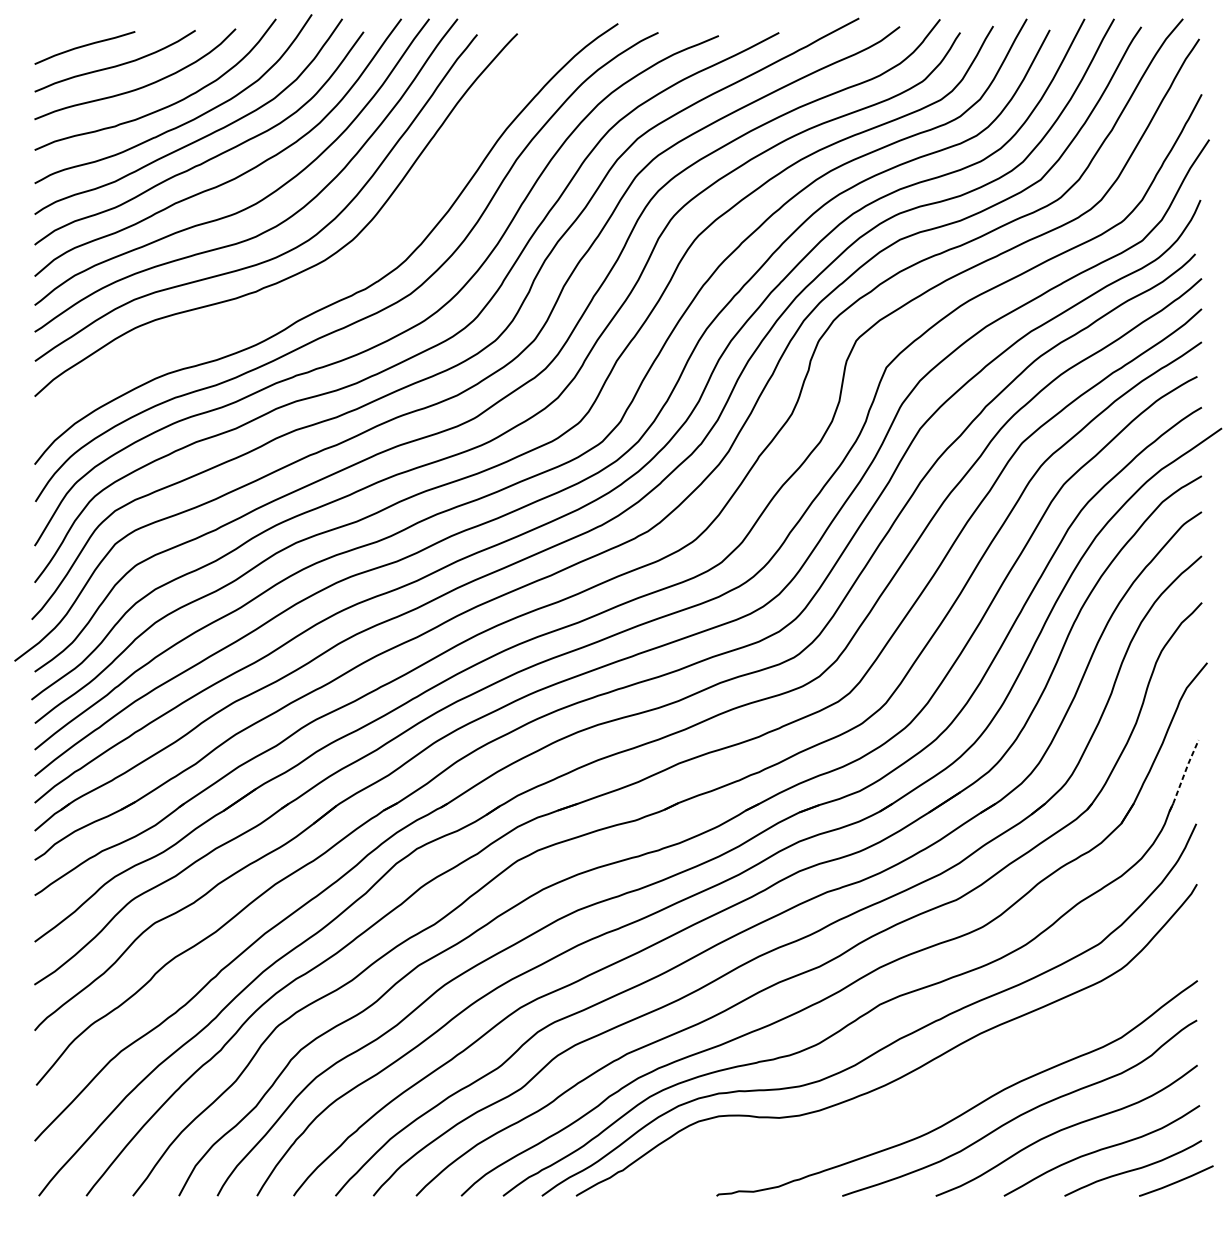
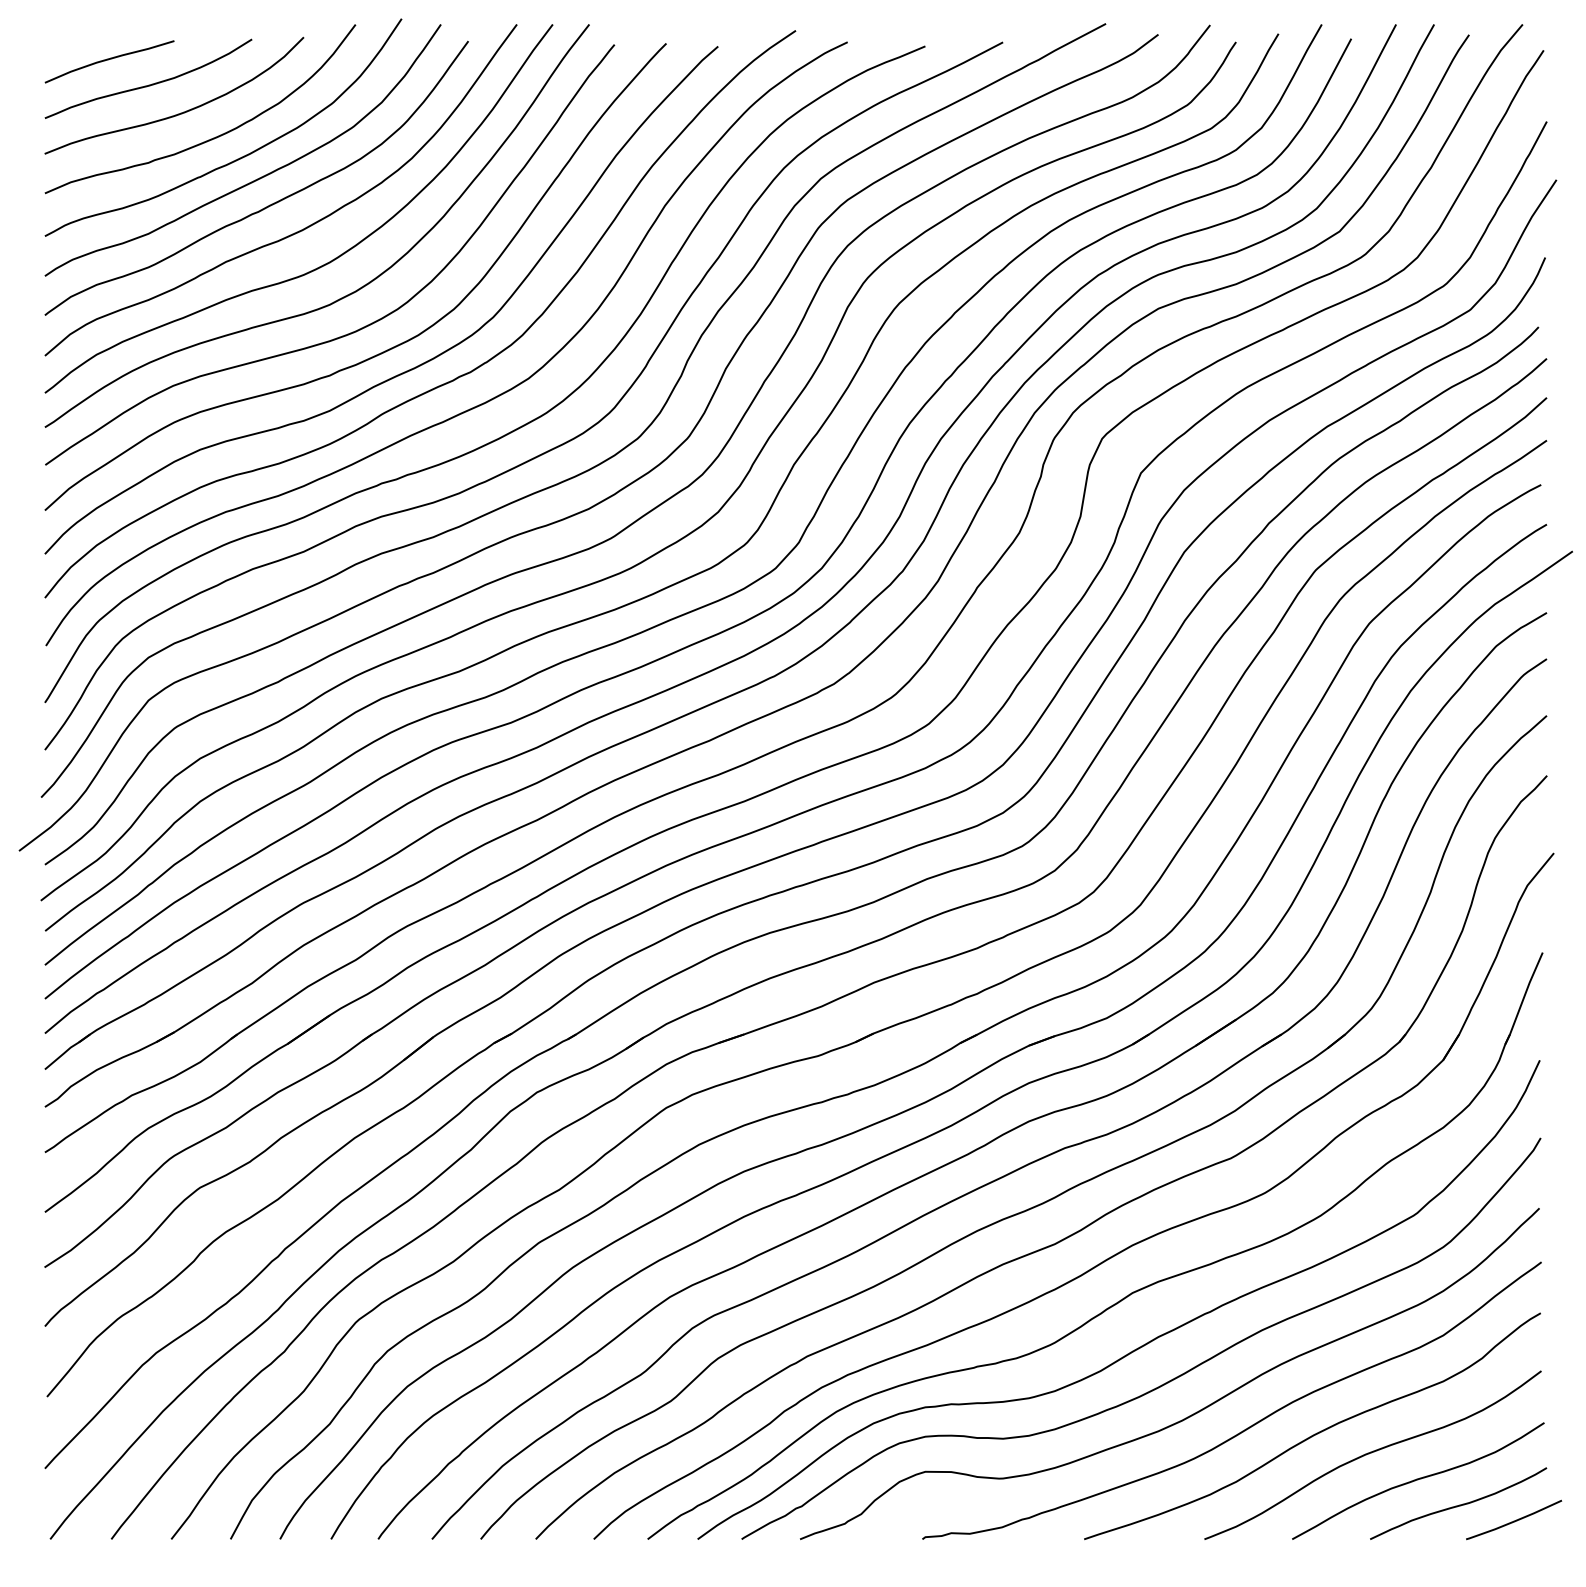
curve: (317, 287) -> (408, 369), added
line: (1183, 775) -> (1523, 998), dashed -> solid
curve: (924, 1099) -> (1189, 1415), added

